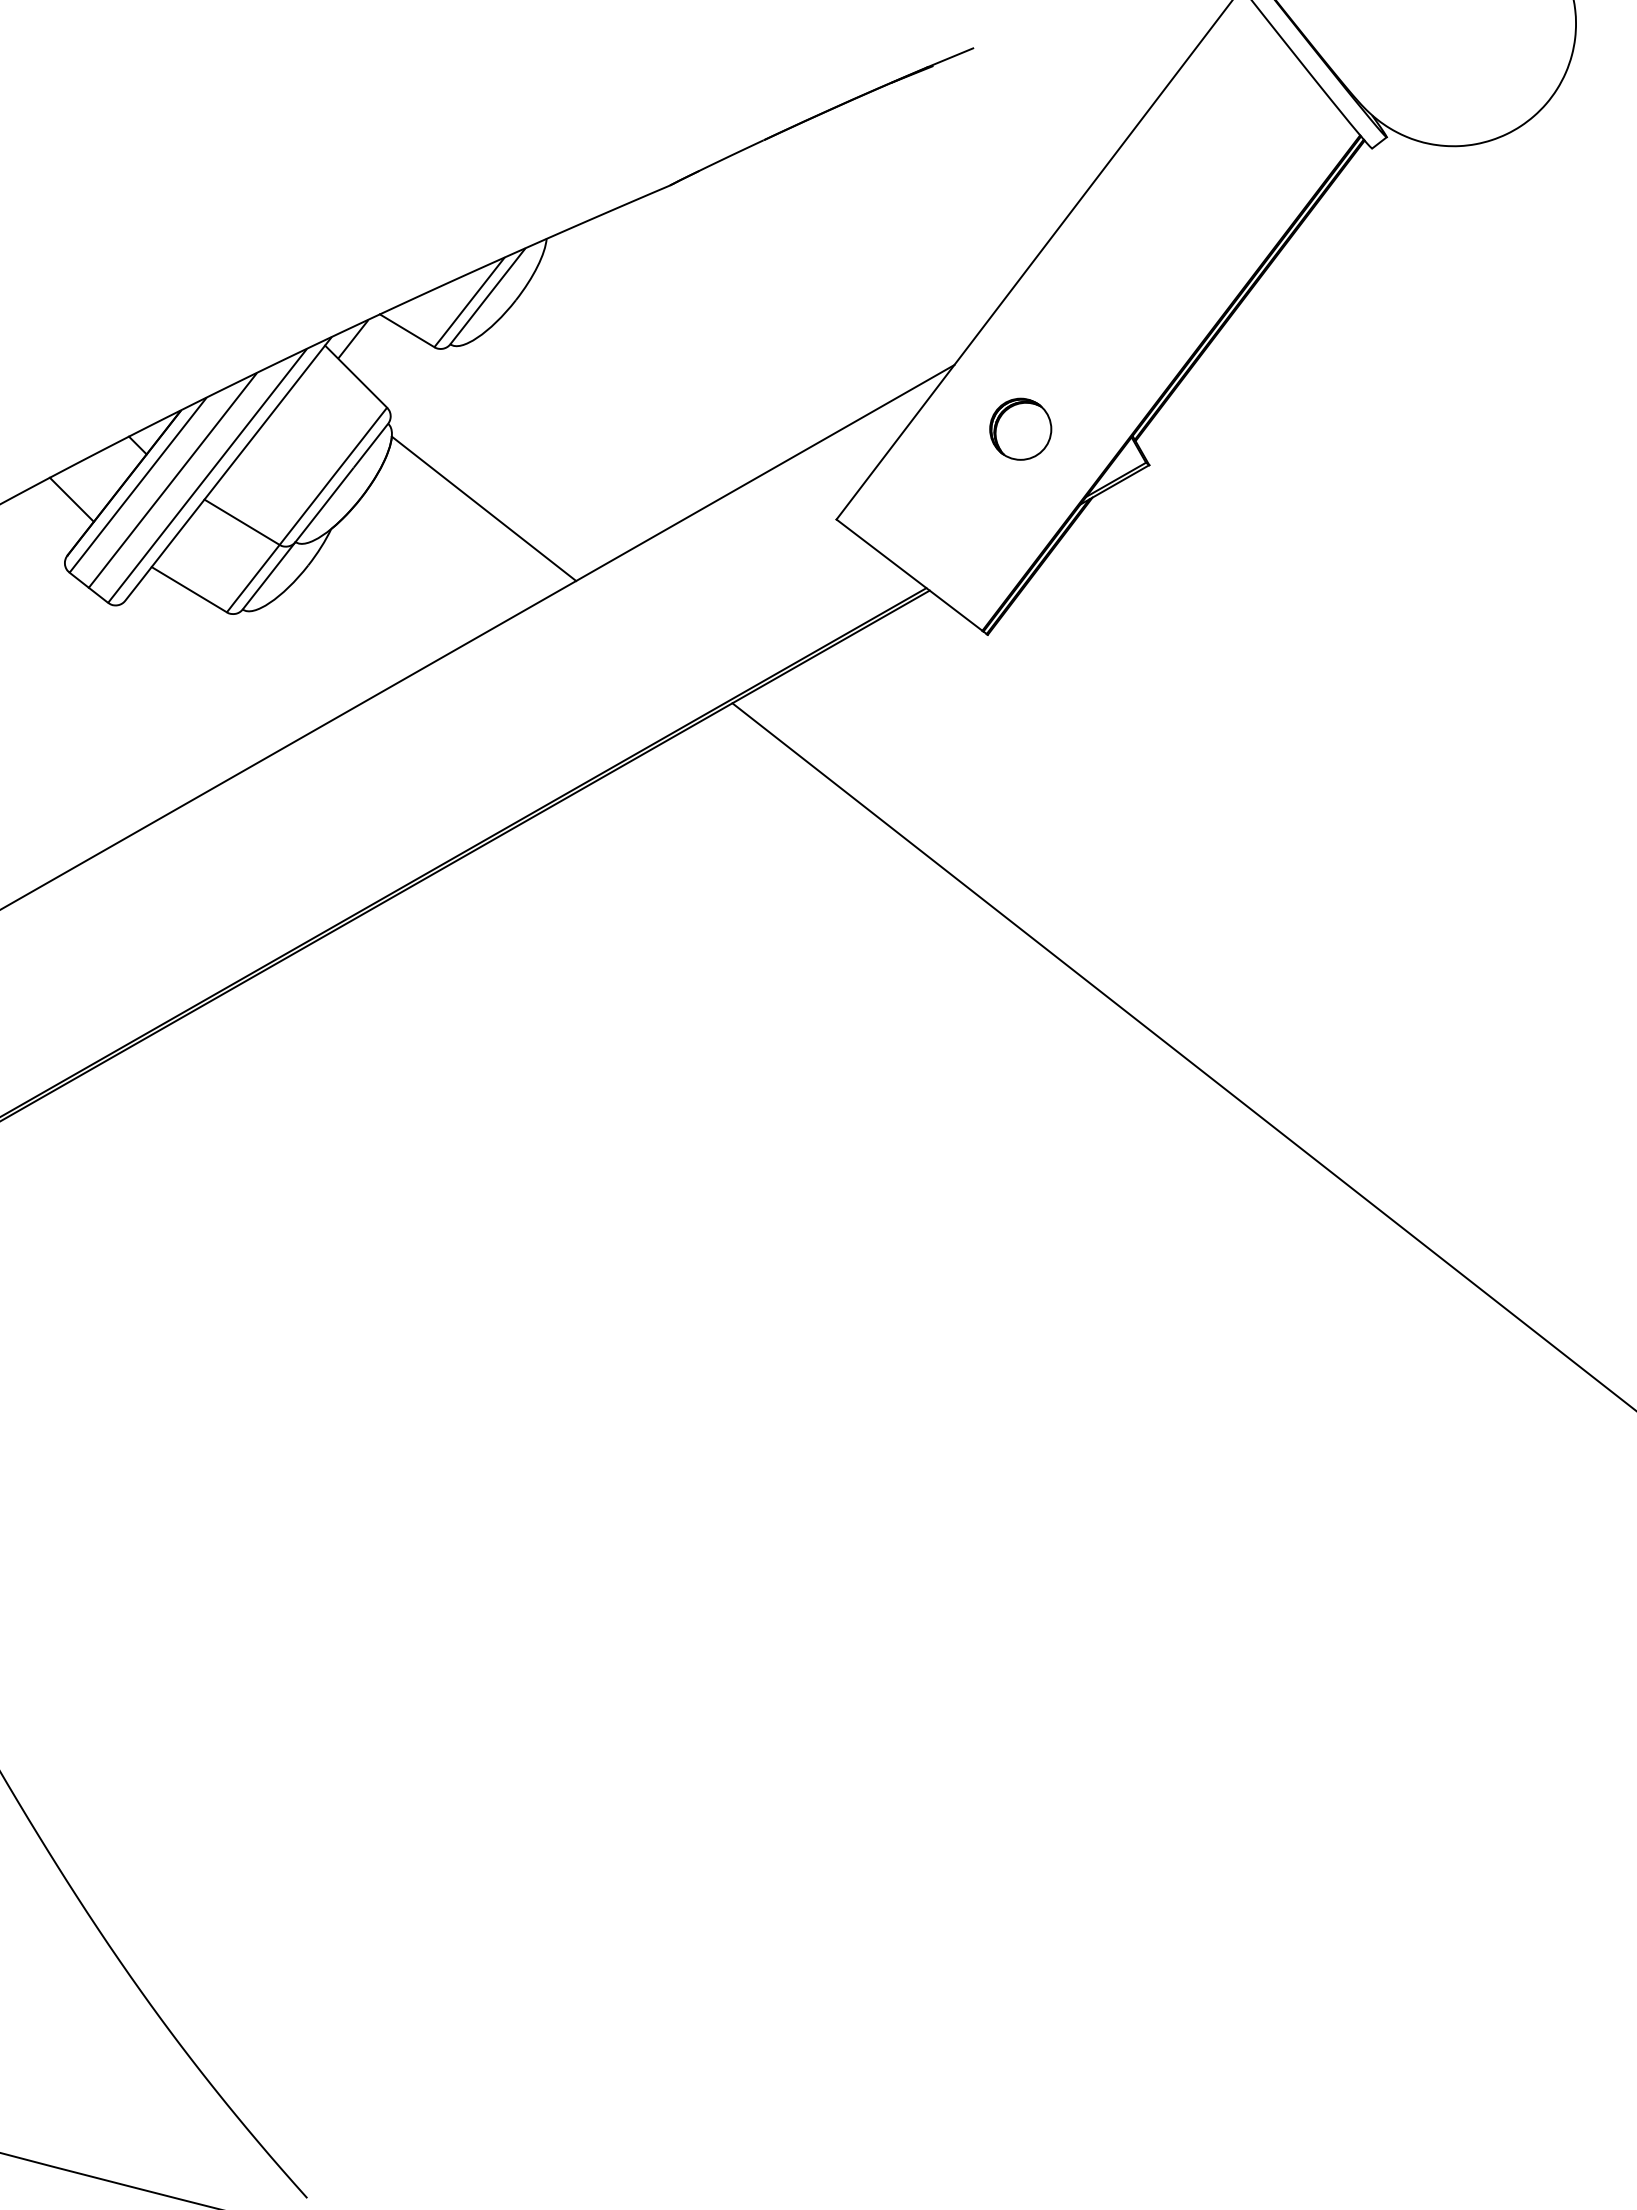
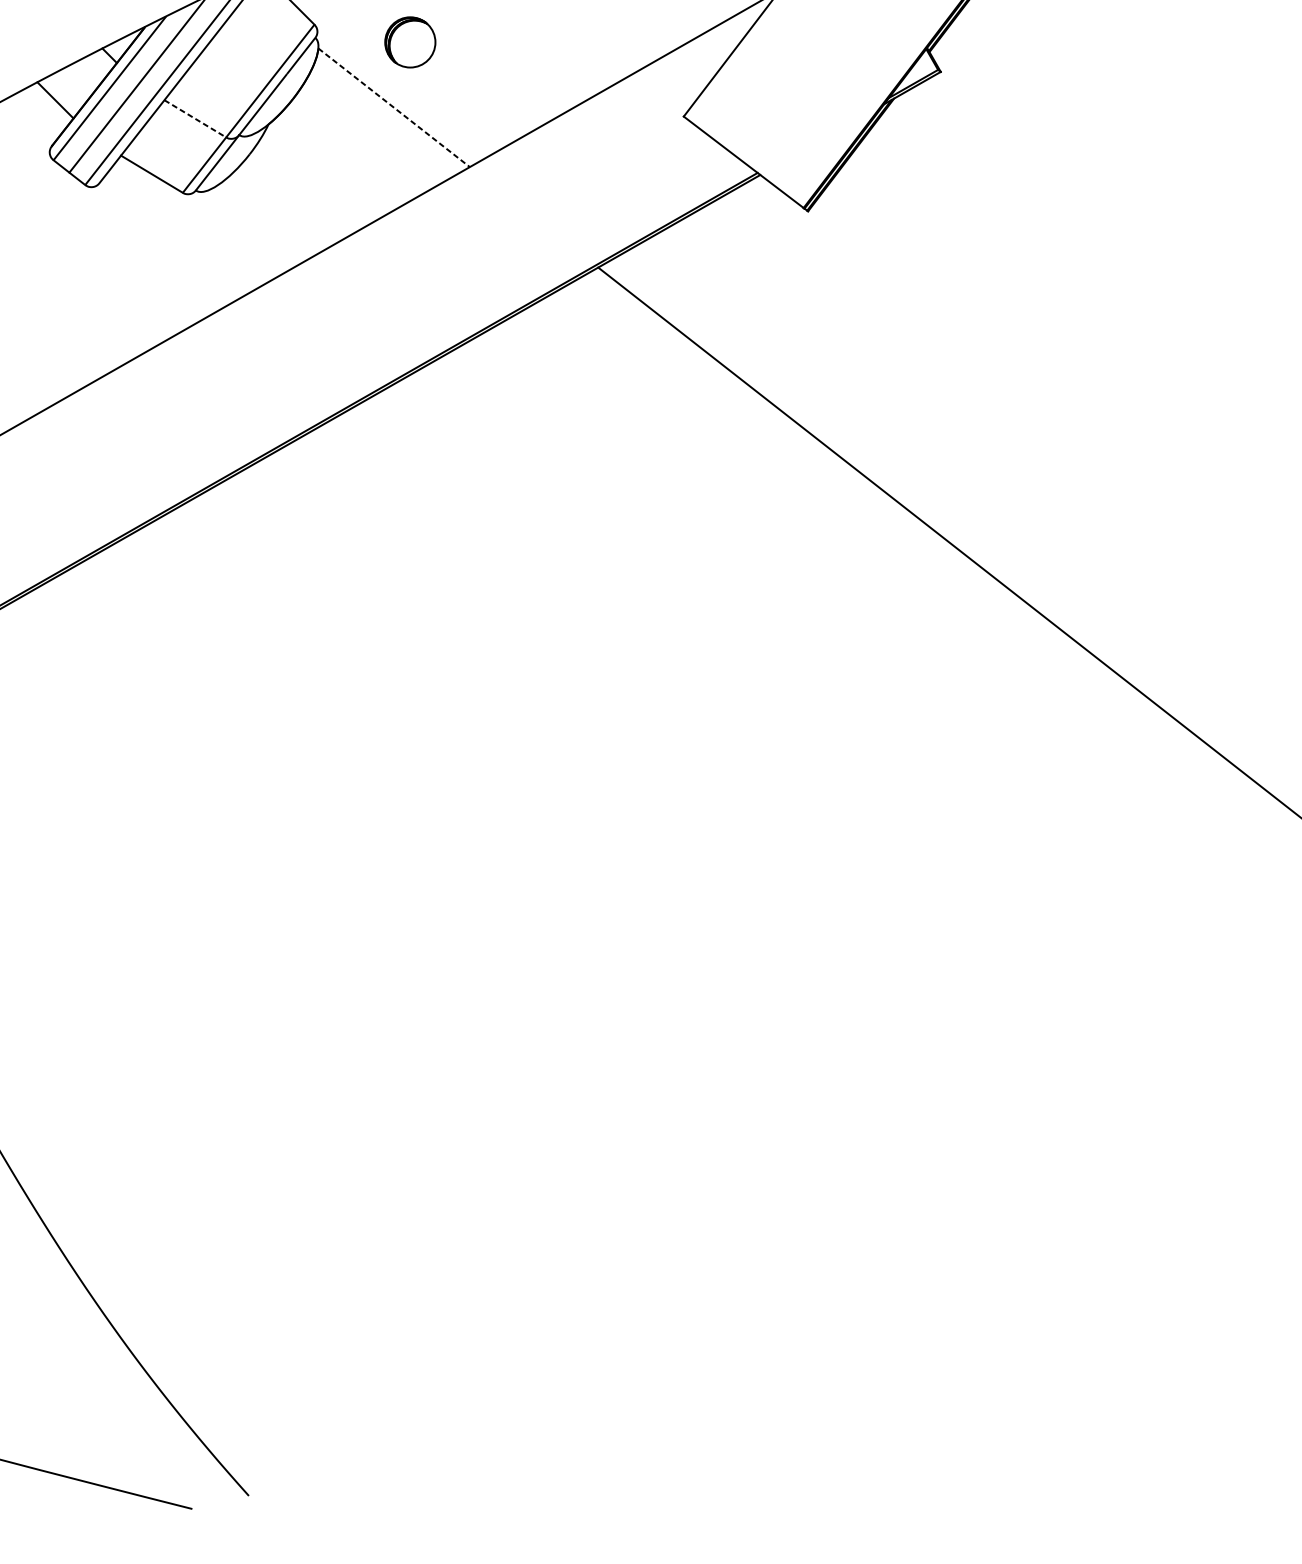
part: (1020, 428) -> (410, 41), moved
line: (484, 509) -> (394, 108), solid -> dashed
line: (242, 522) -> (195, 119), solid -> dashed

